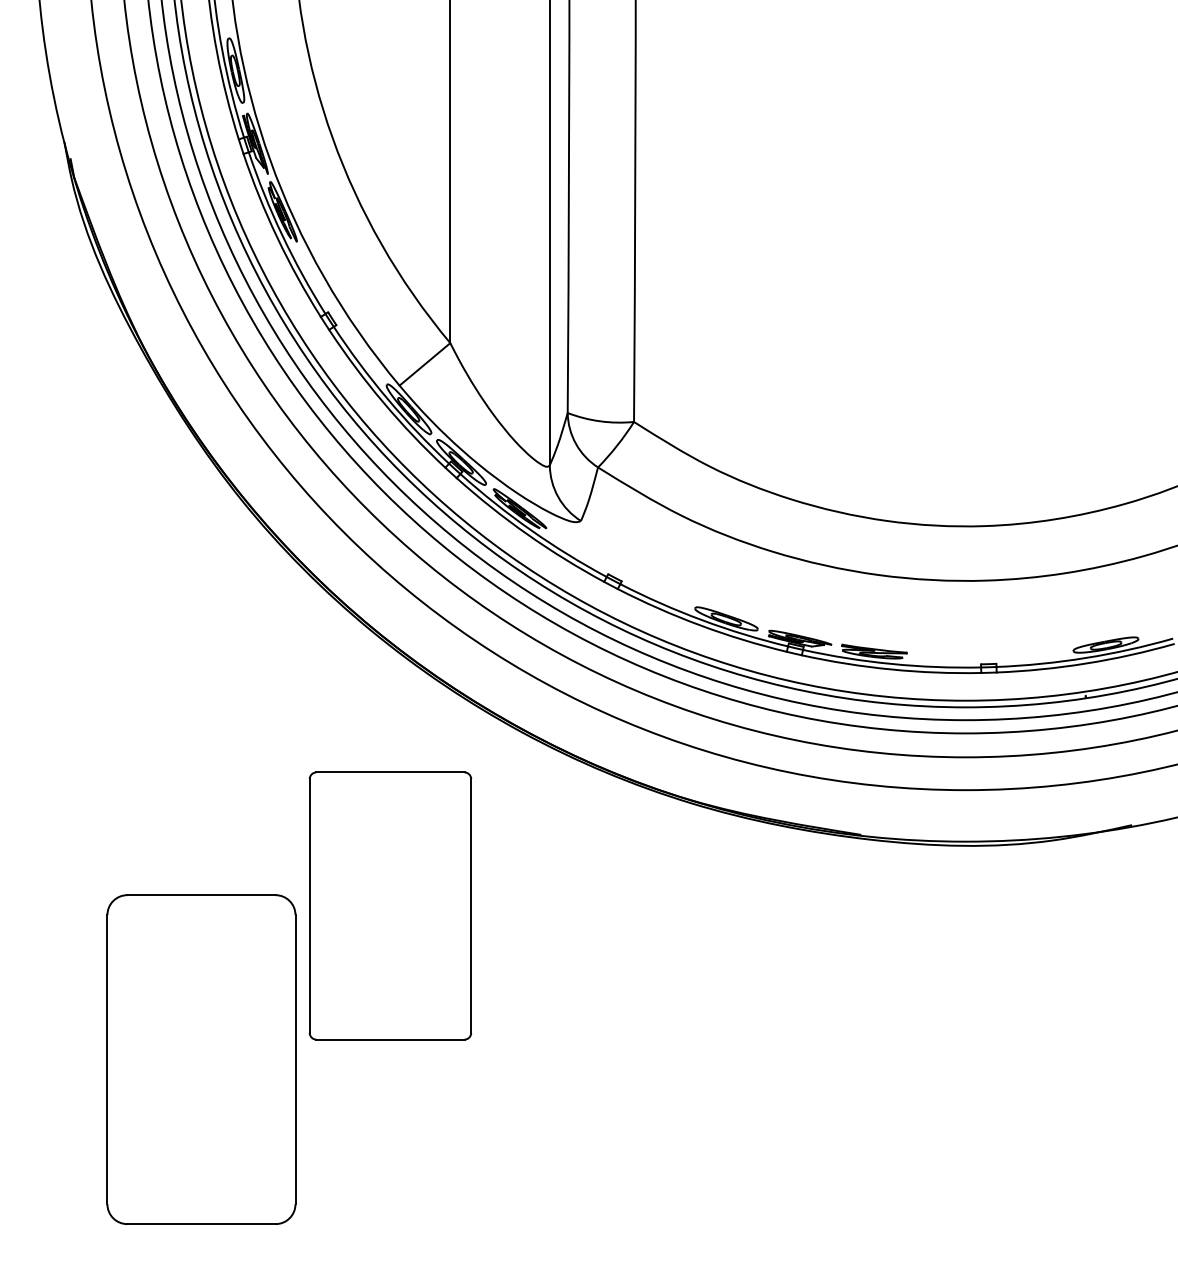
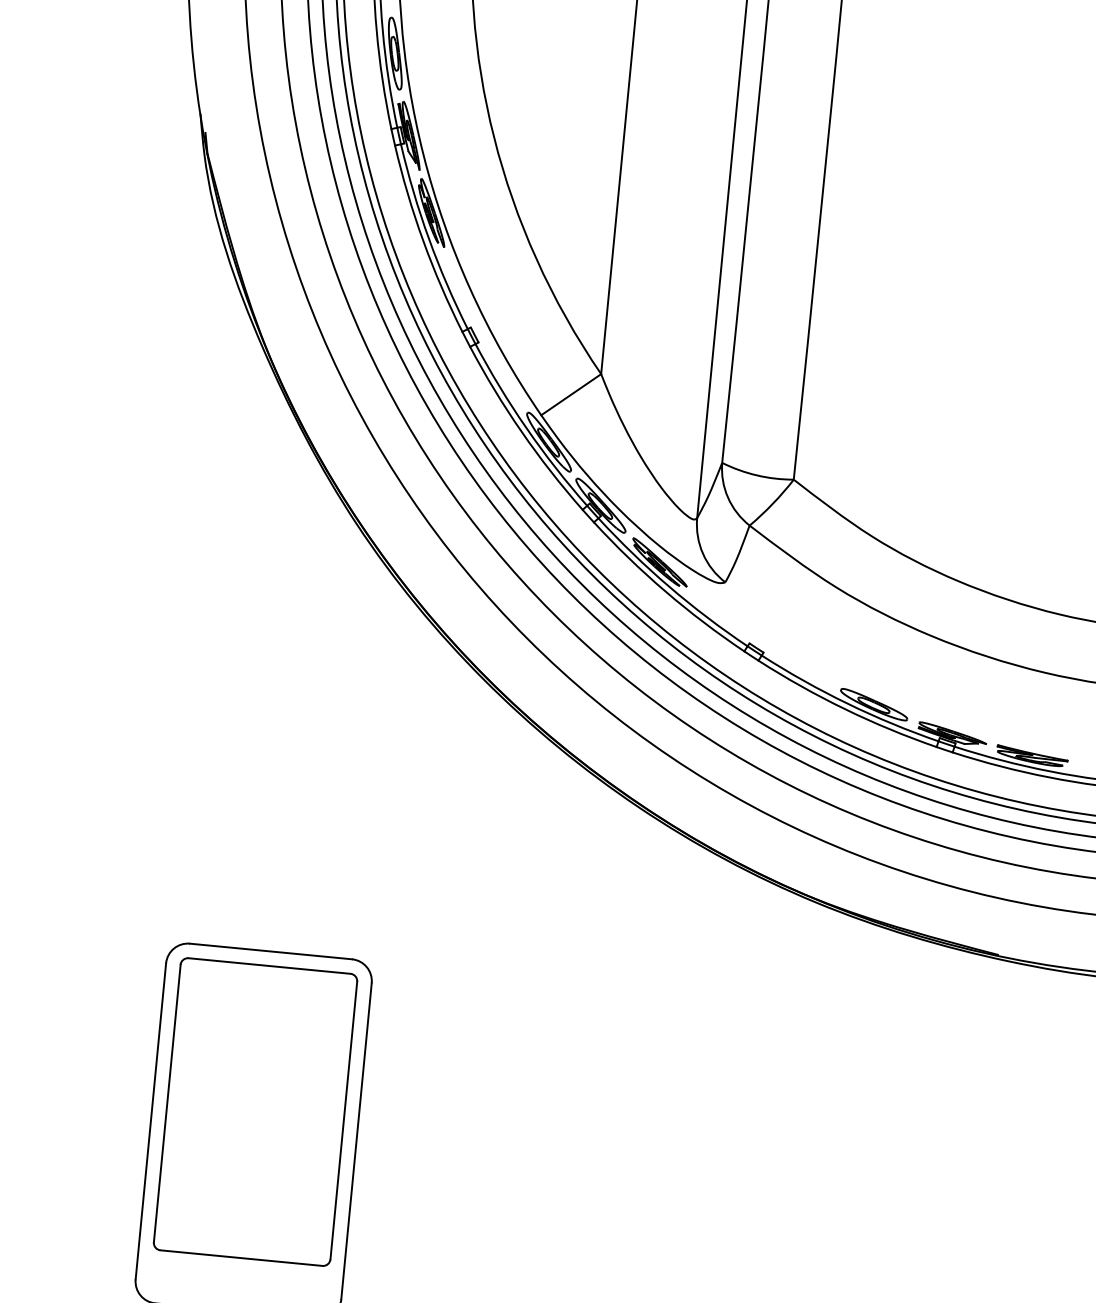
part: (390, 905) -> (255, 1111), moved

